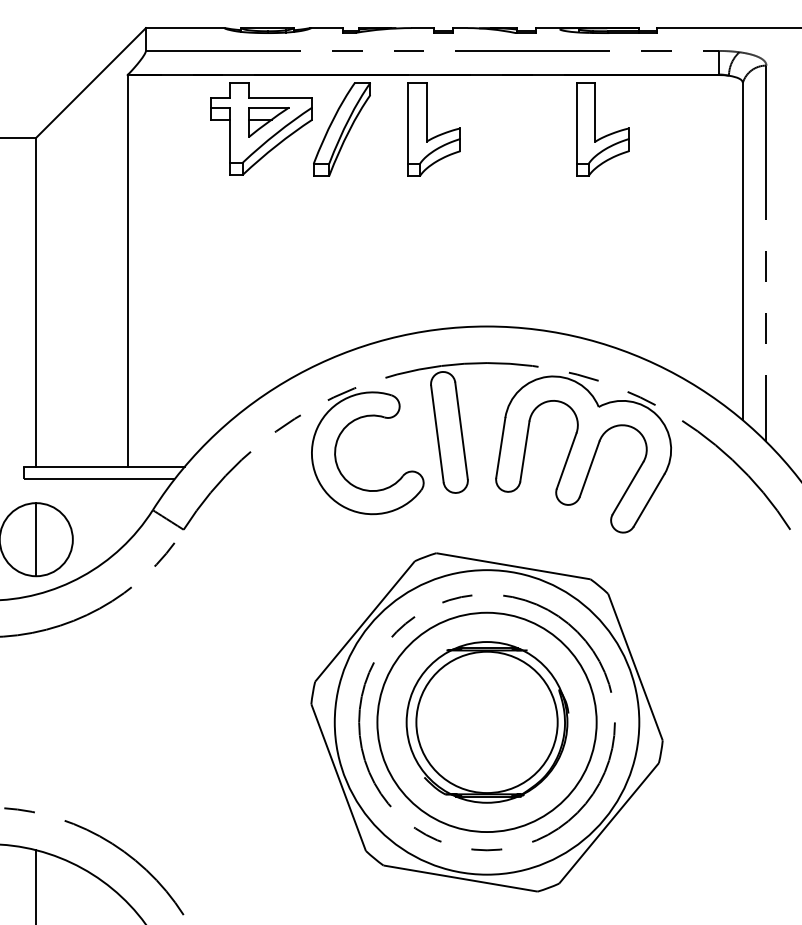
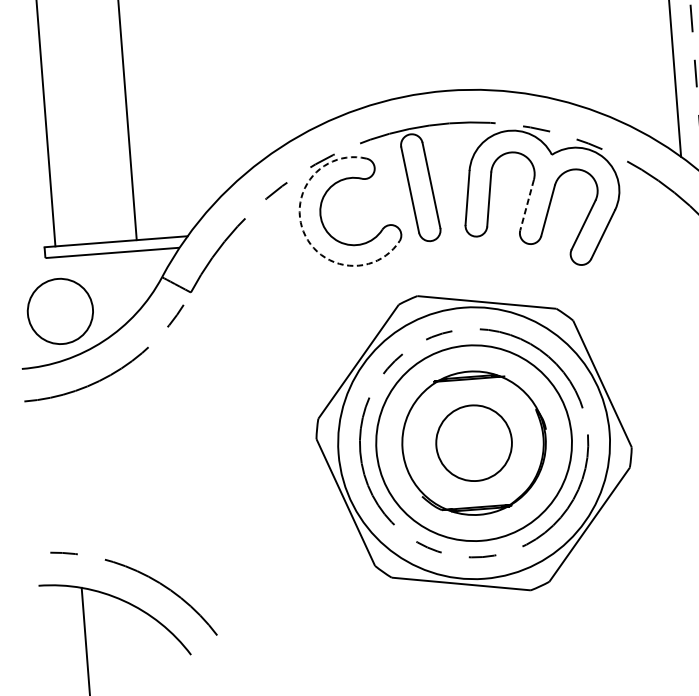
line: (566, 461) -> (526, 205), solid -> dashed
arc: (314, 471) -> (303, 231), solid -> dashed
line: (36, 539) -> (60, 311), removed
circle: (486, 722) -> (473, 443), size x0.6

